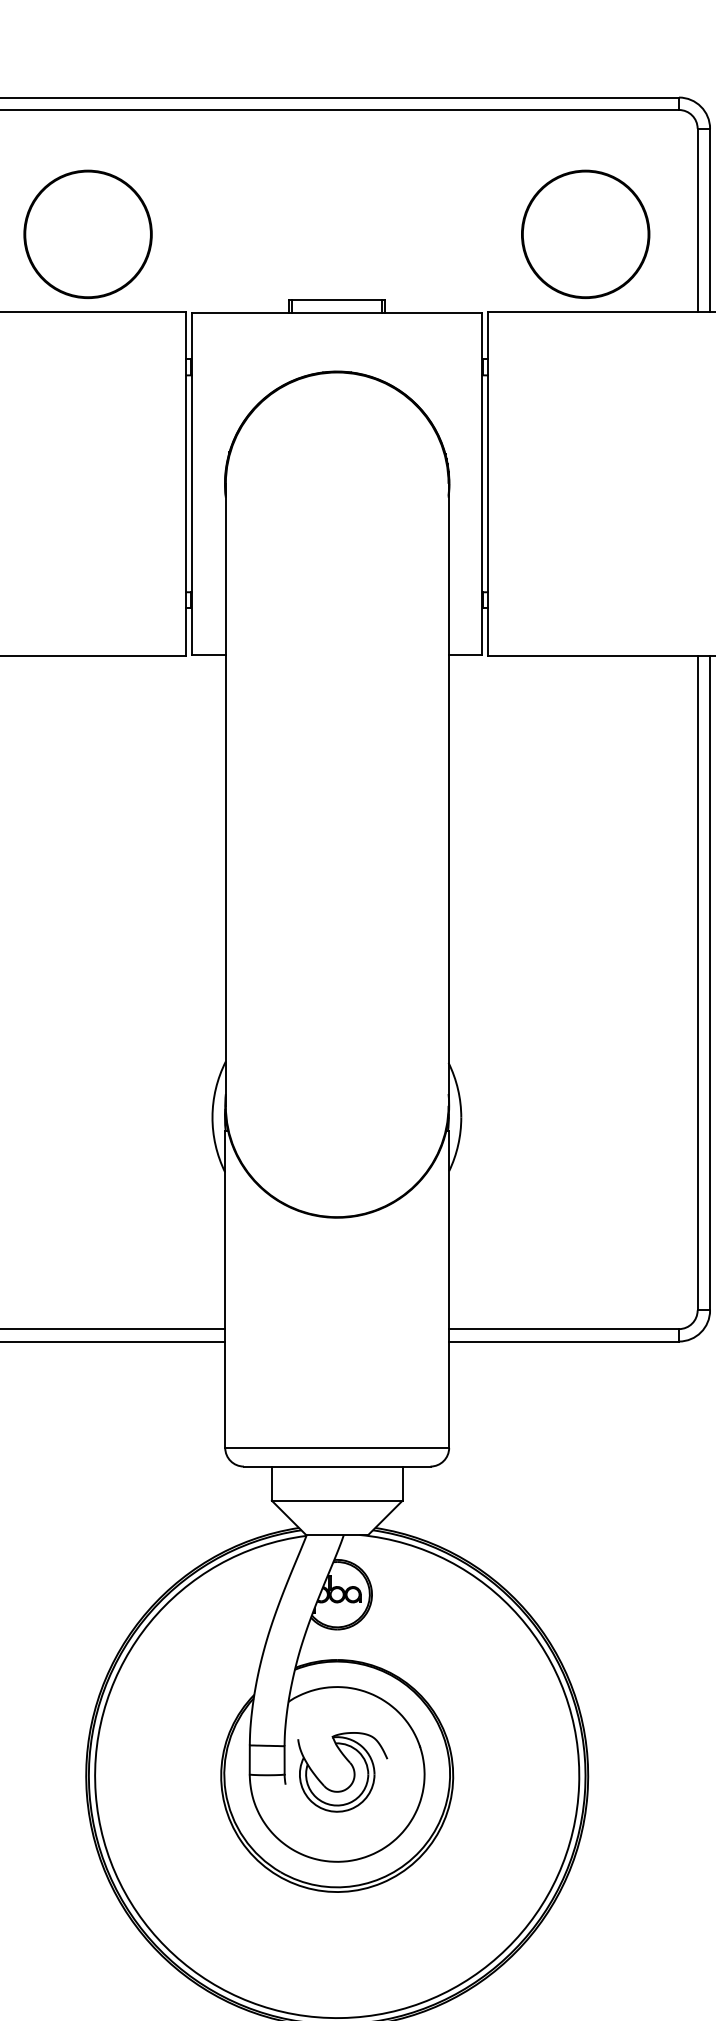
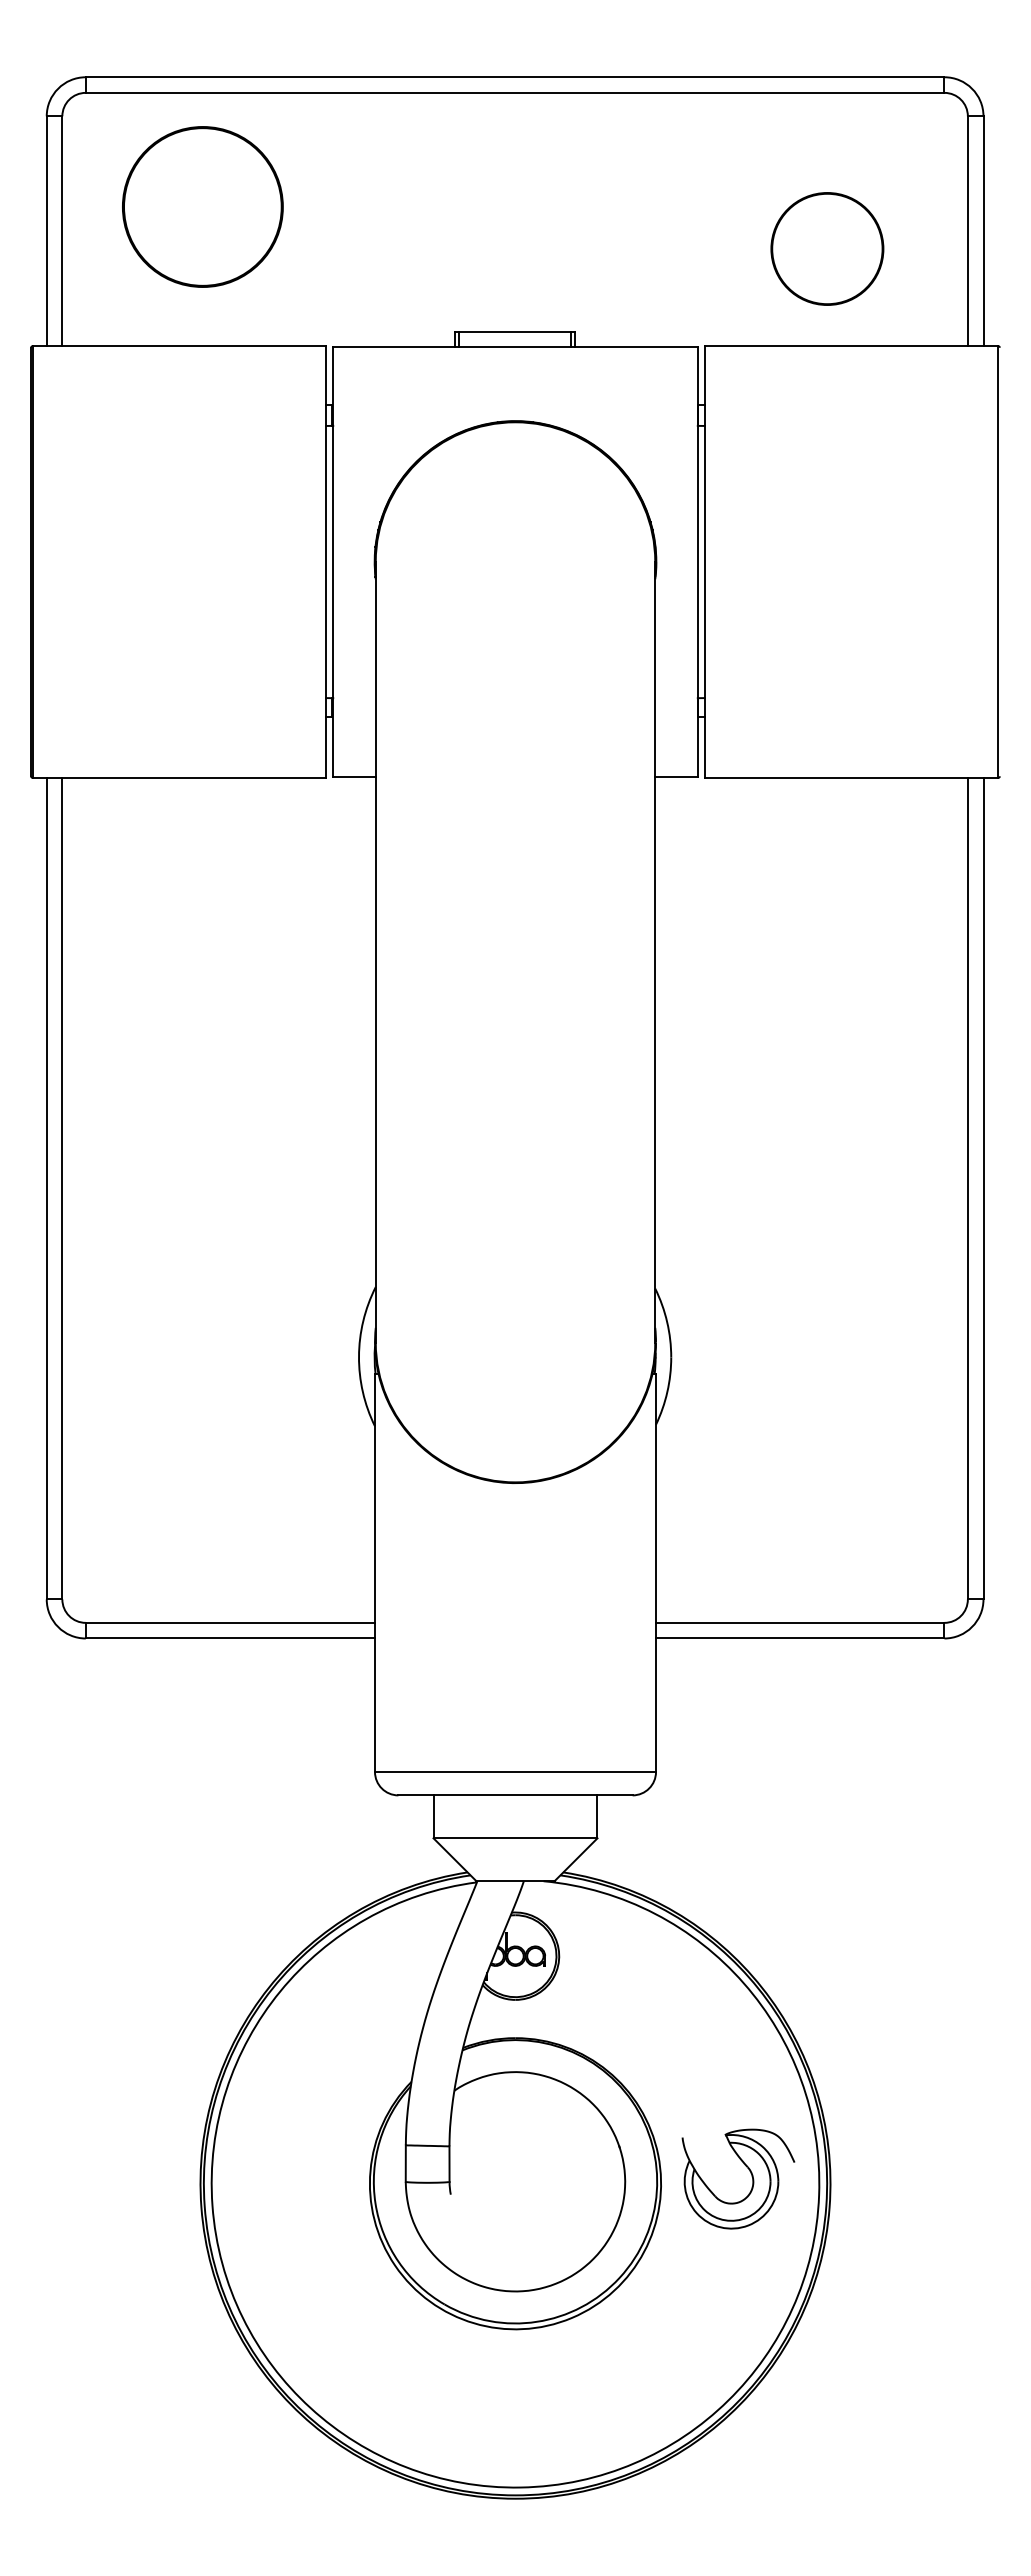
circle: (87, 234) -> (202, 206), moved
circle: (585, 234) -> (827, 248), size x0.7
part: (352, 1767) -> (750, 2173), moved

